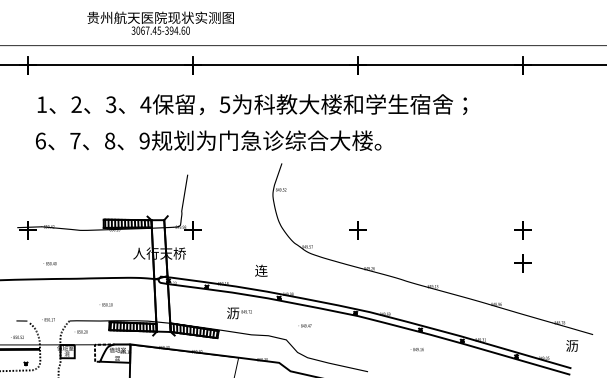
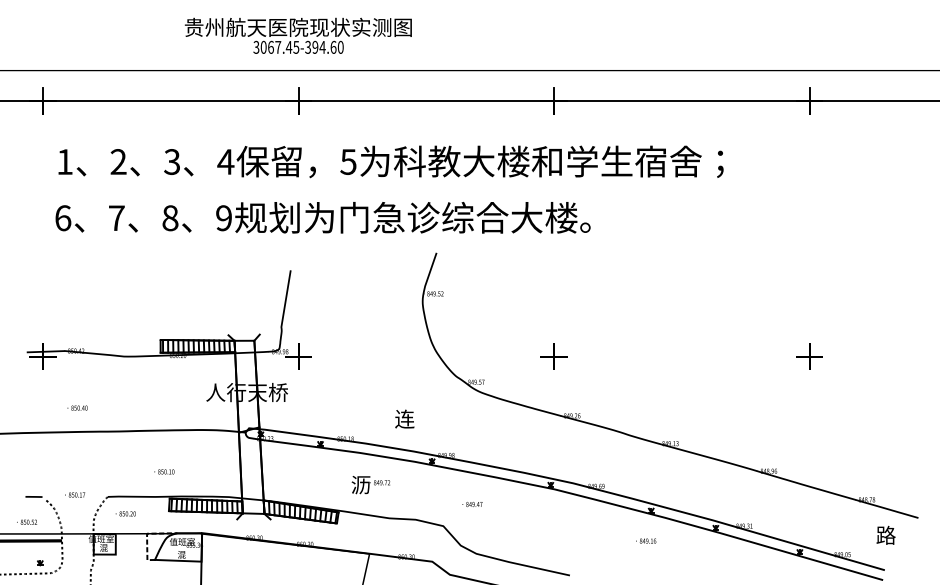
text: (160, 22) -> (298, 34), moved
part: (522, 263) -> (809, 407), removed
text: (572, 345) -> (886, 534), 沥 -> 路

